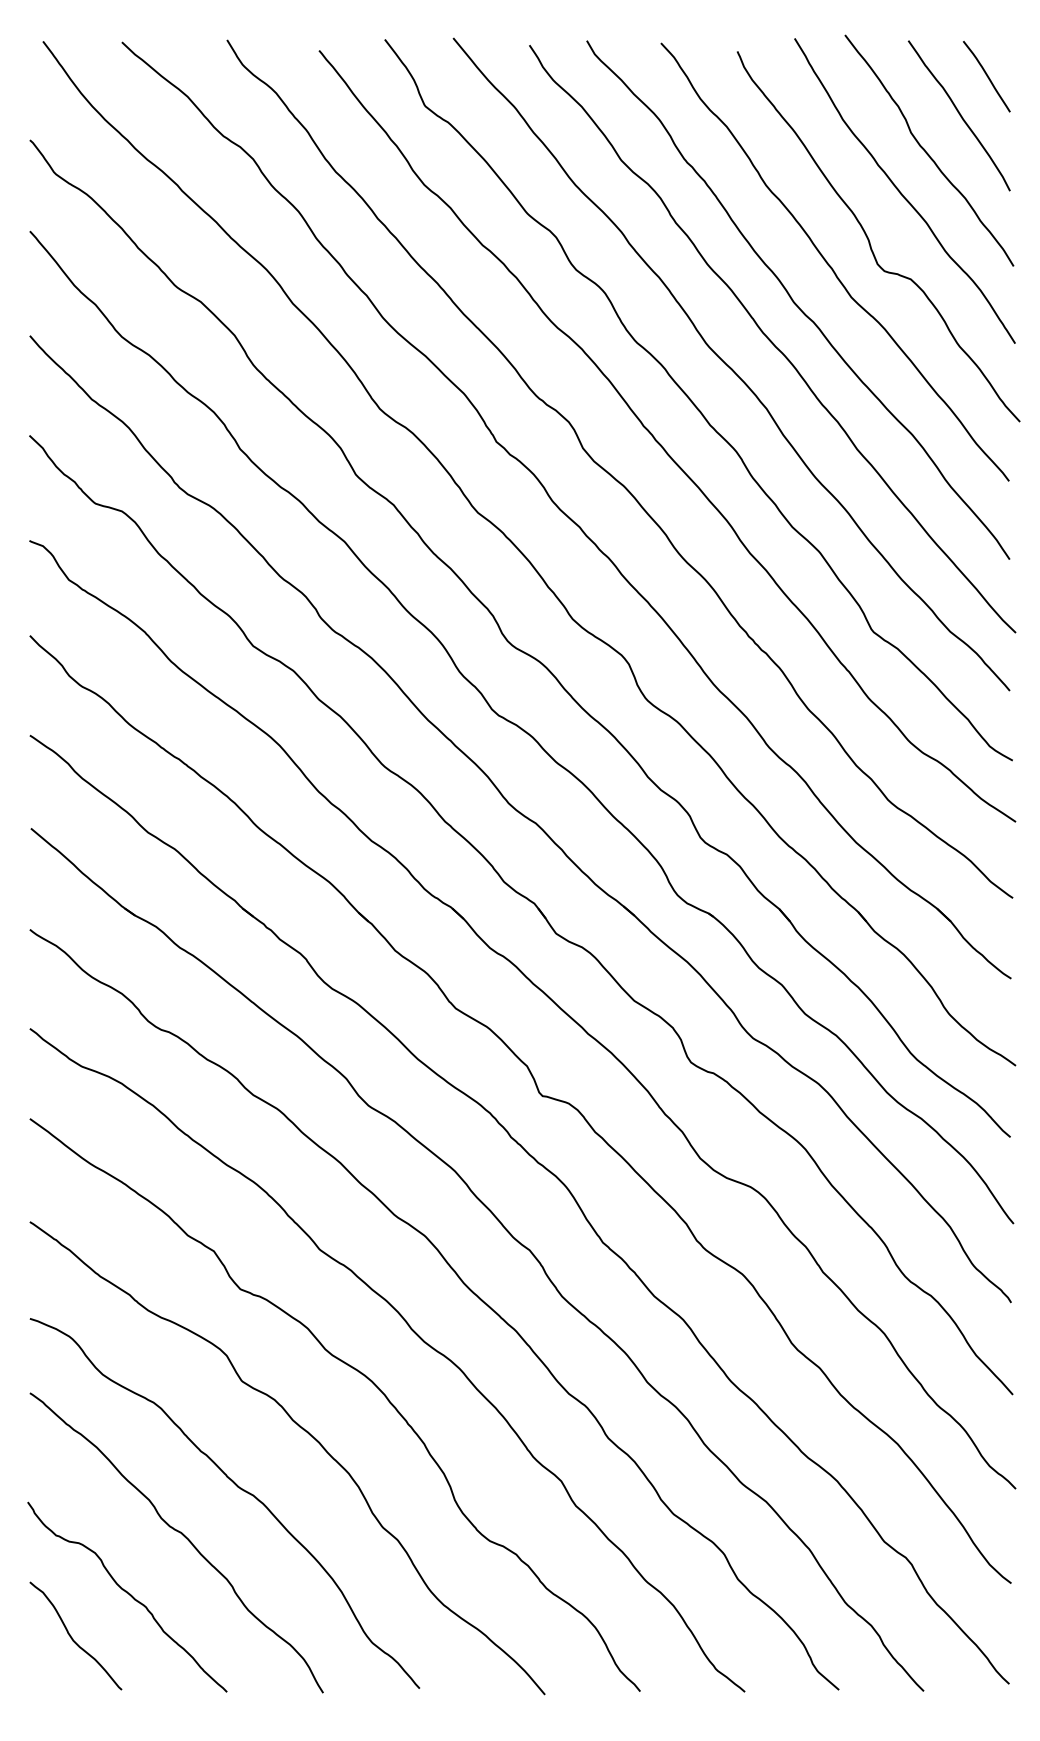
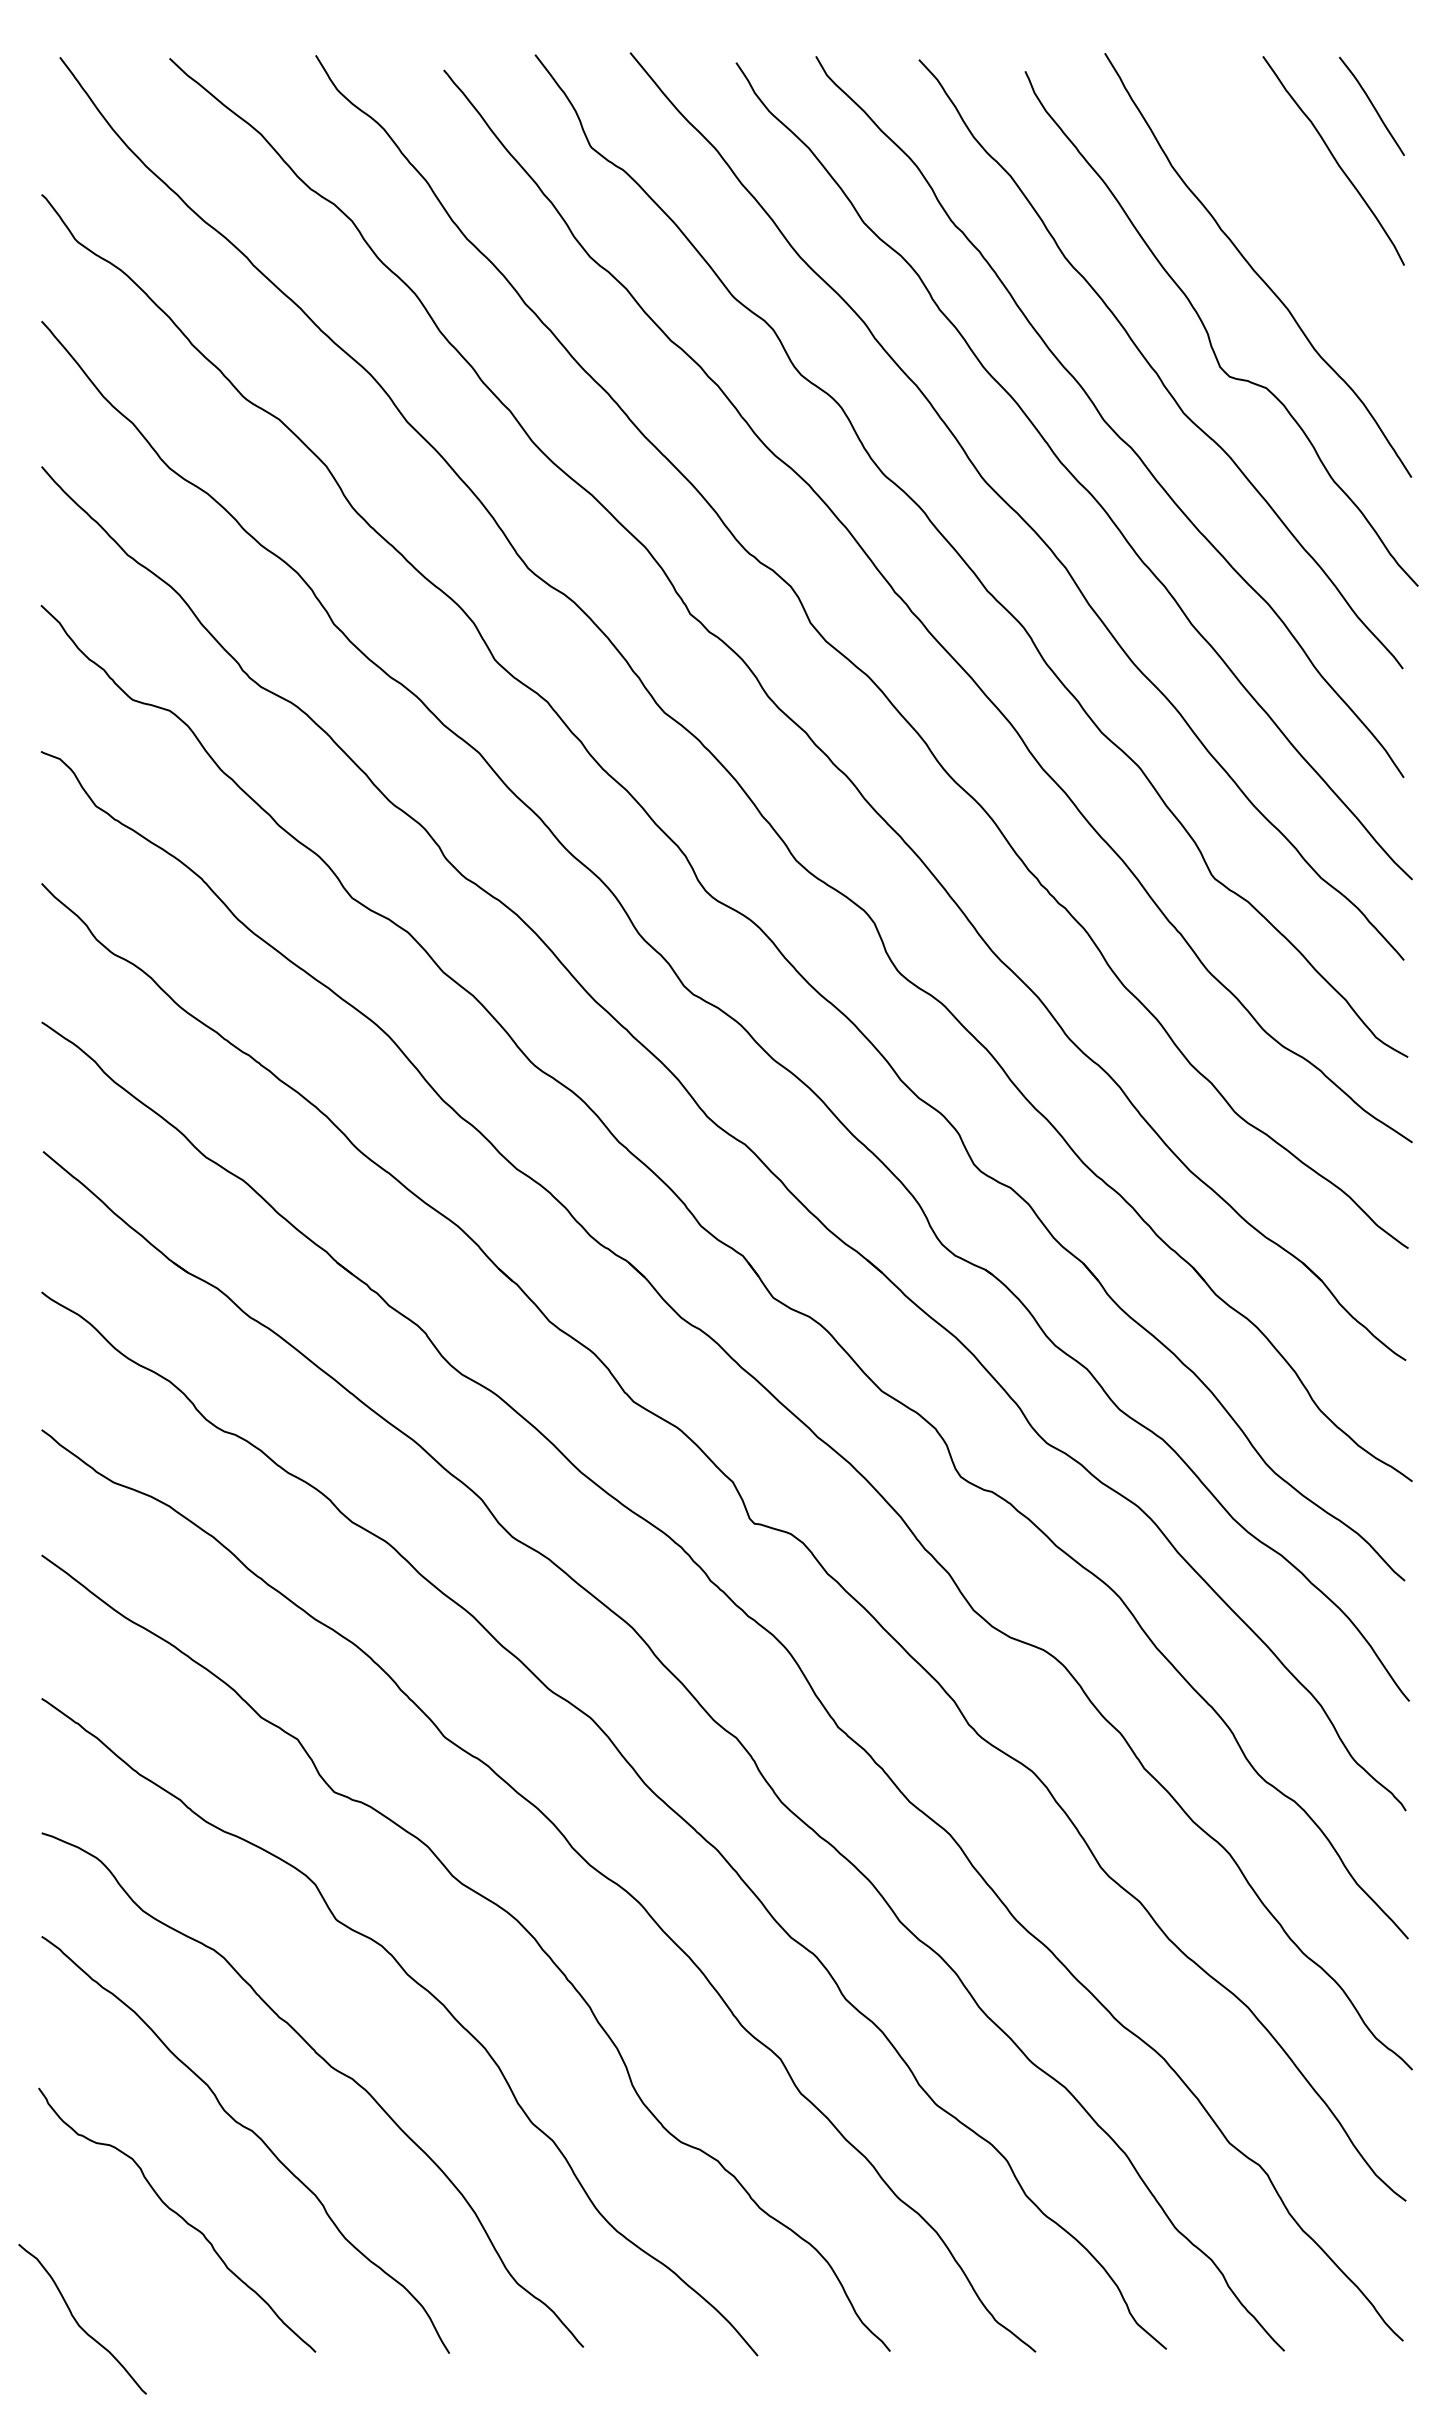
curve: (926, 152) -> (1288, 211), removed
curve: (72, 1638) -> (78, 2322), moved

